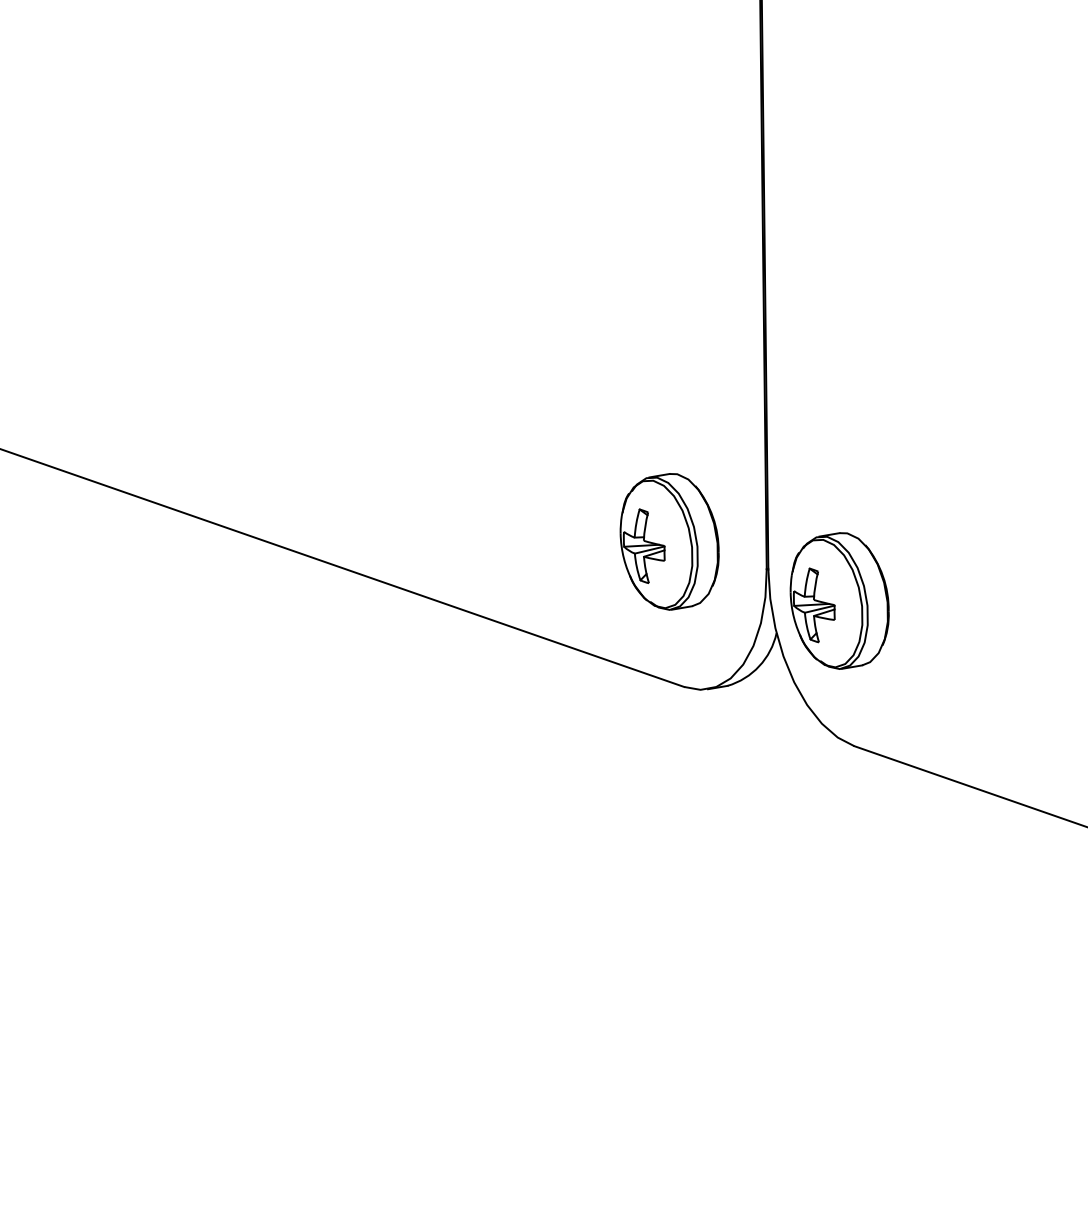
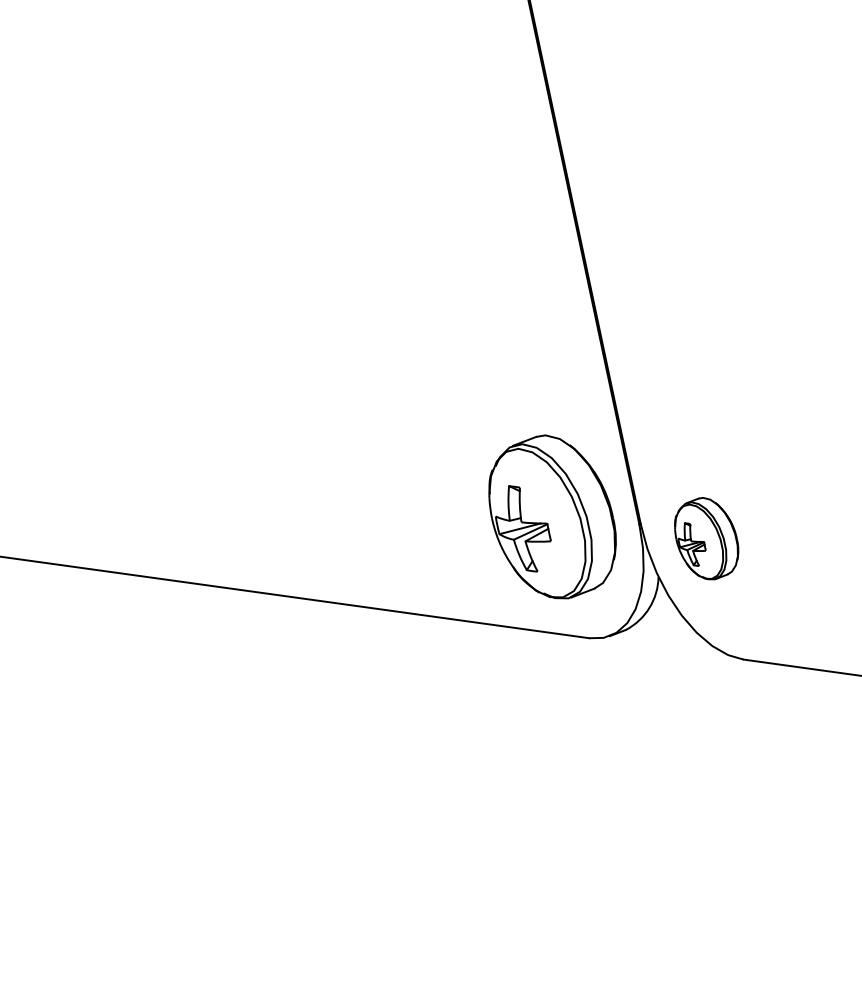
part: (669, 541) -> (552, 517), size x1.4
part: (839, 600) -> (706, 538), size x0.7

